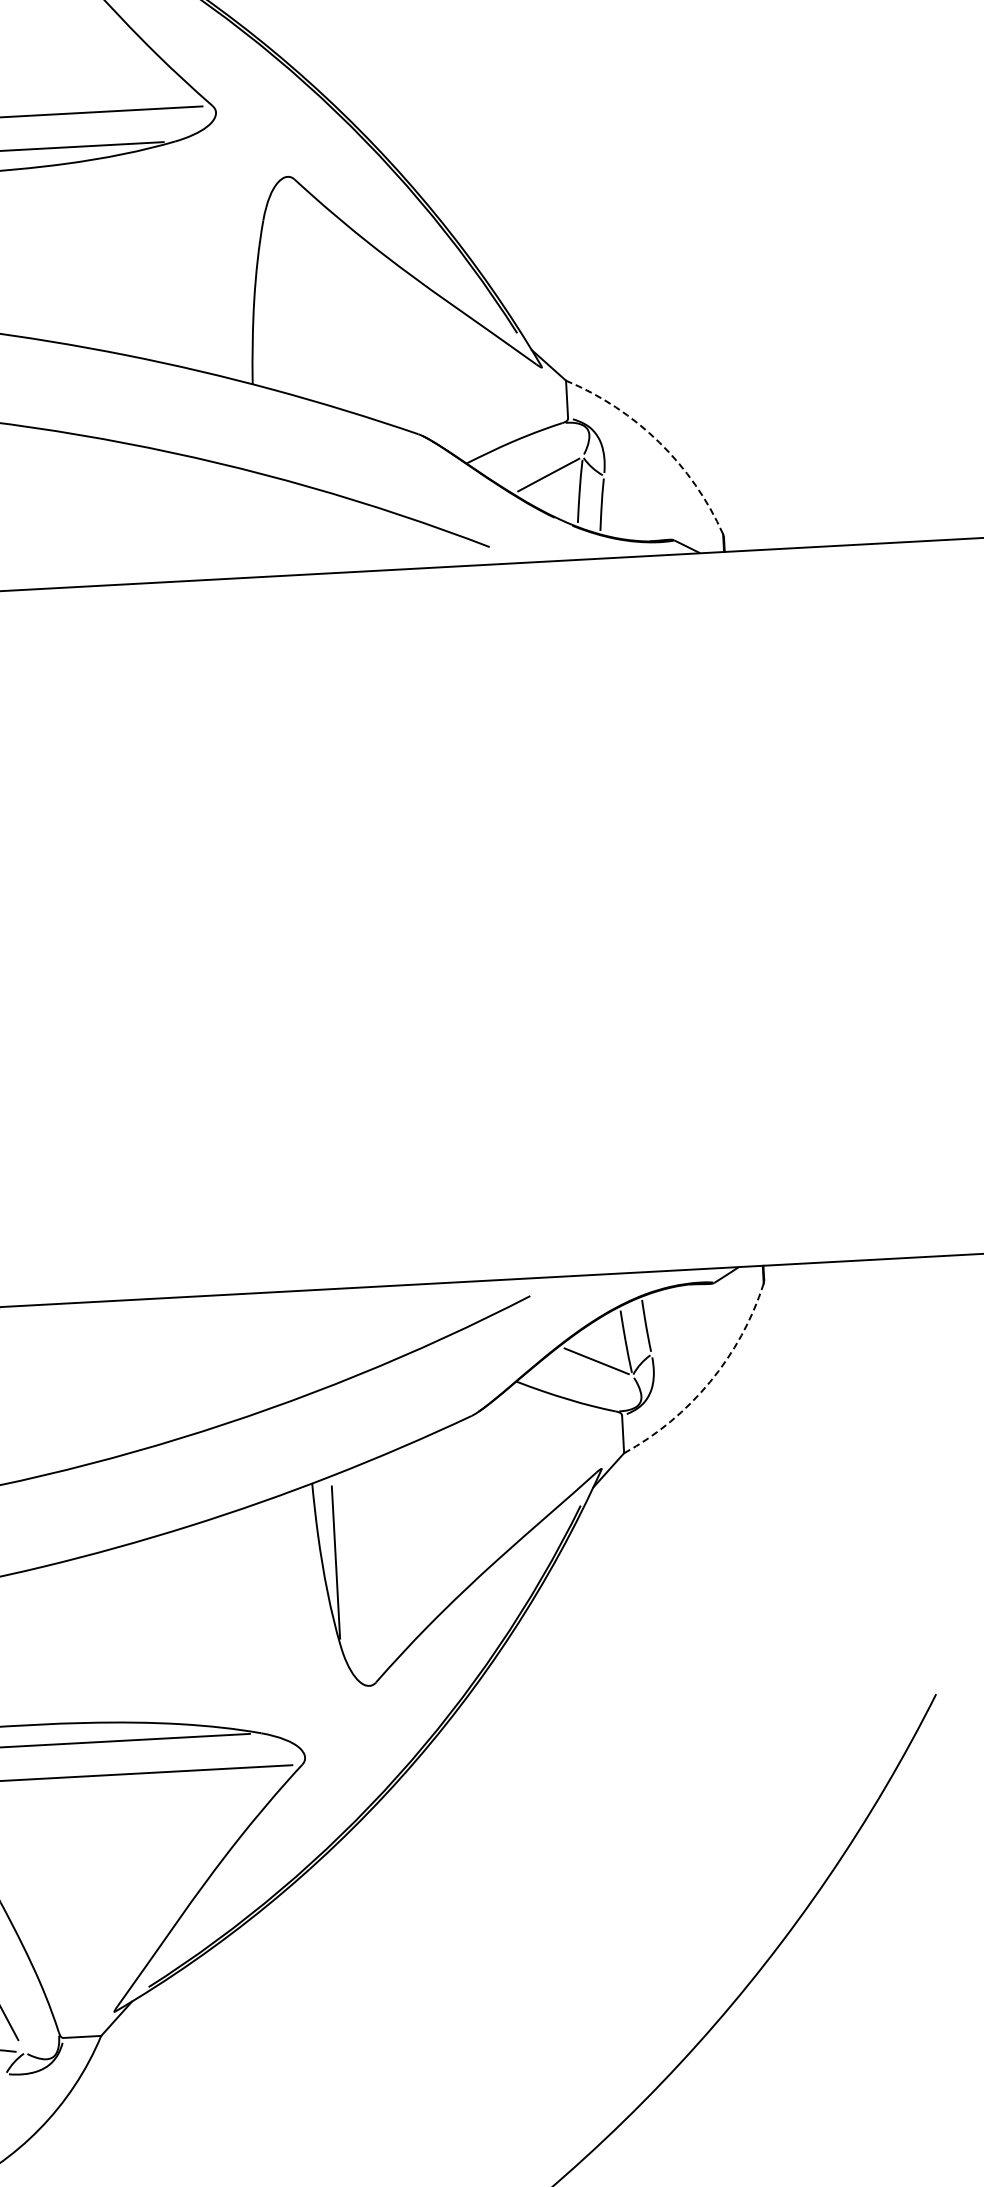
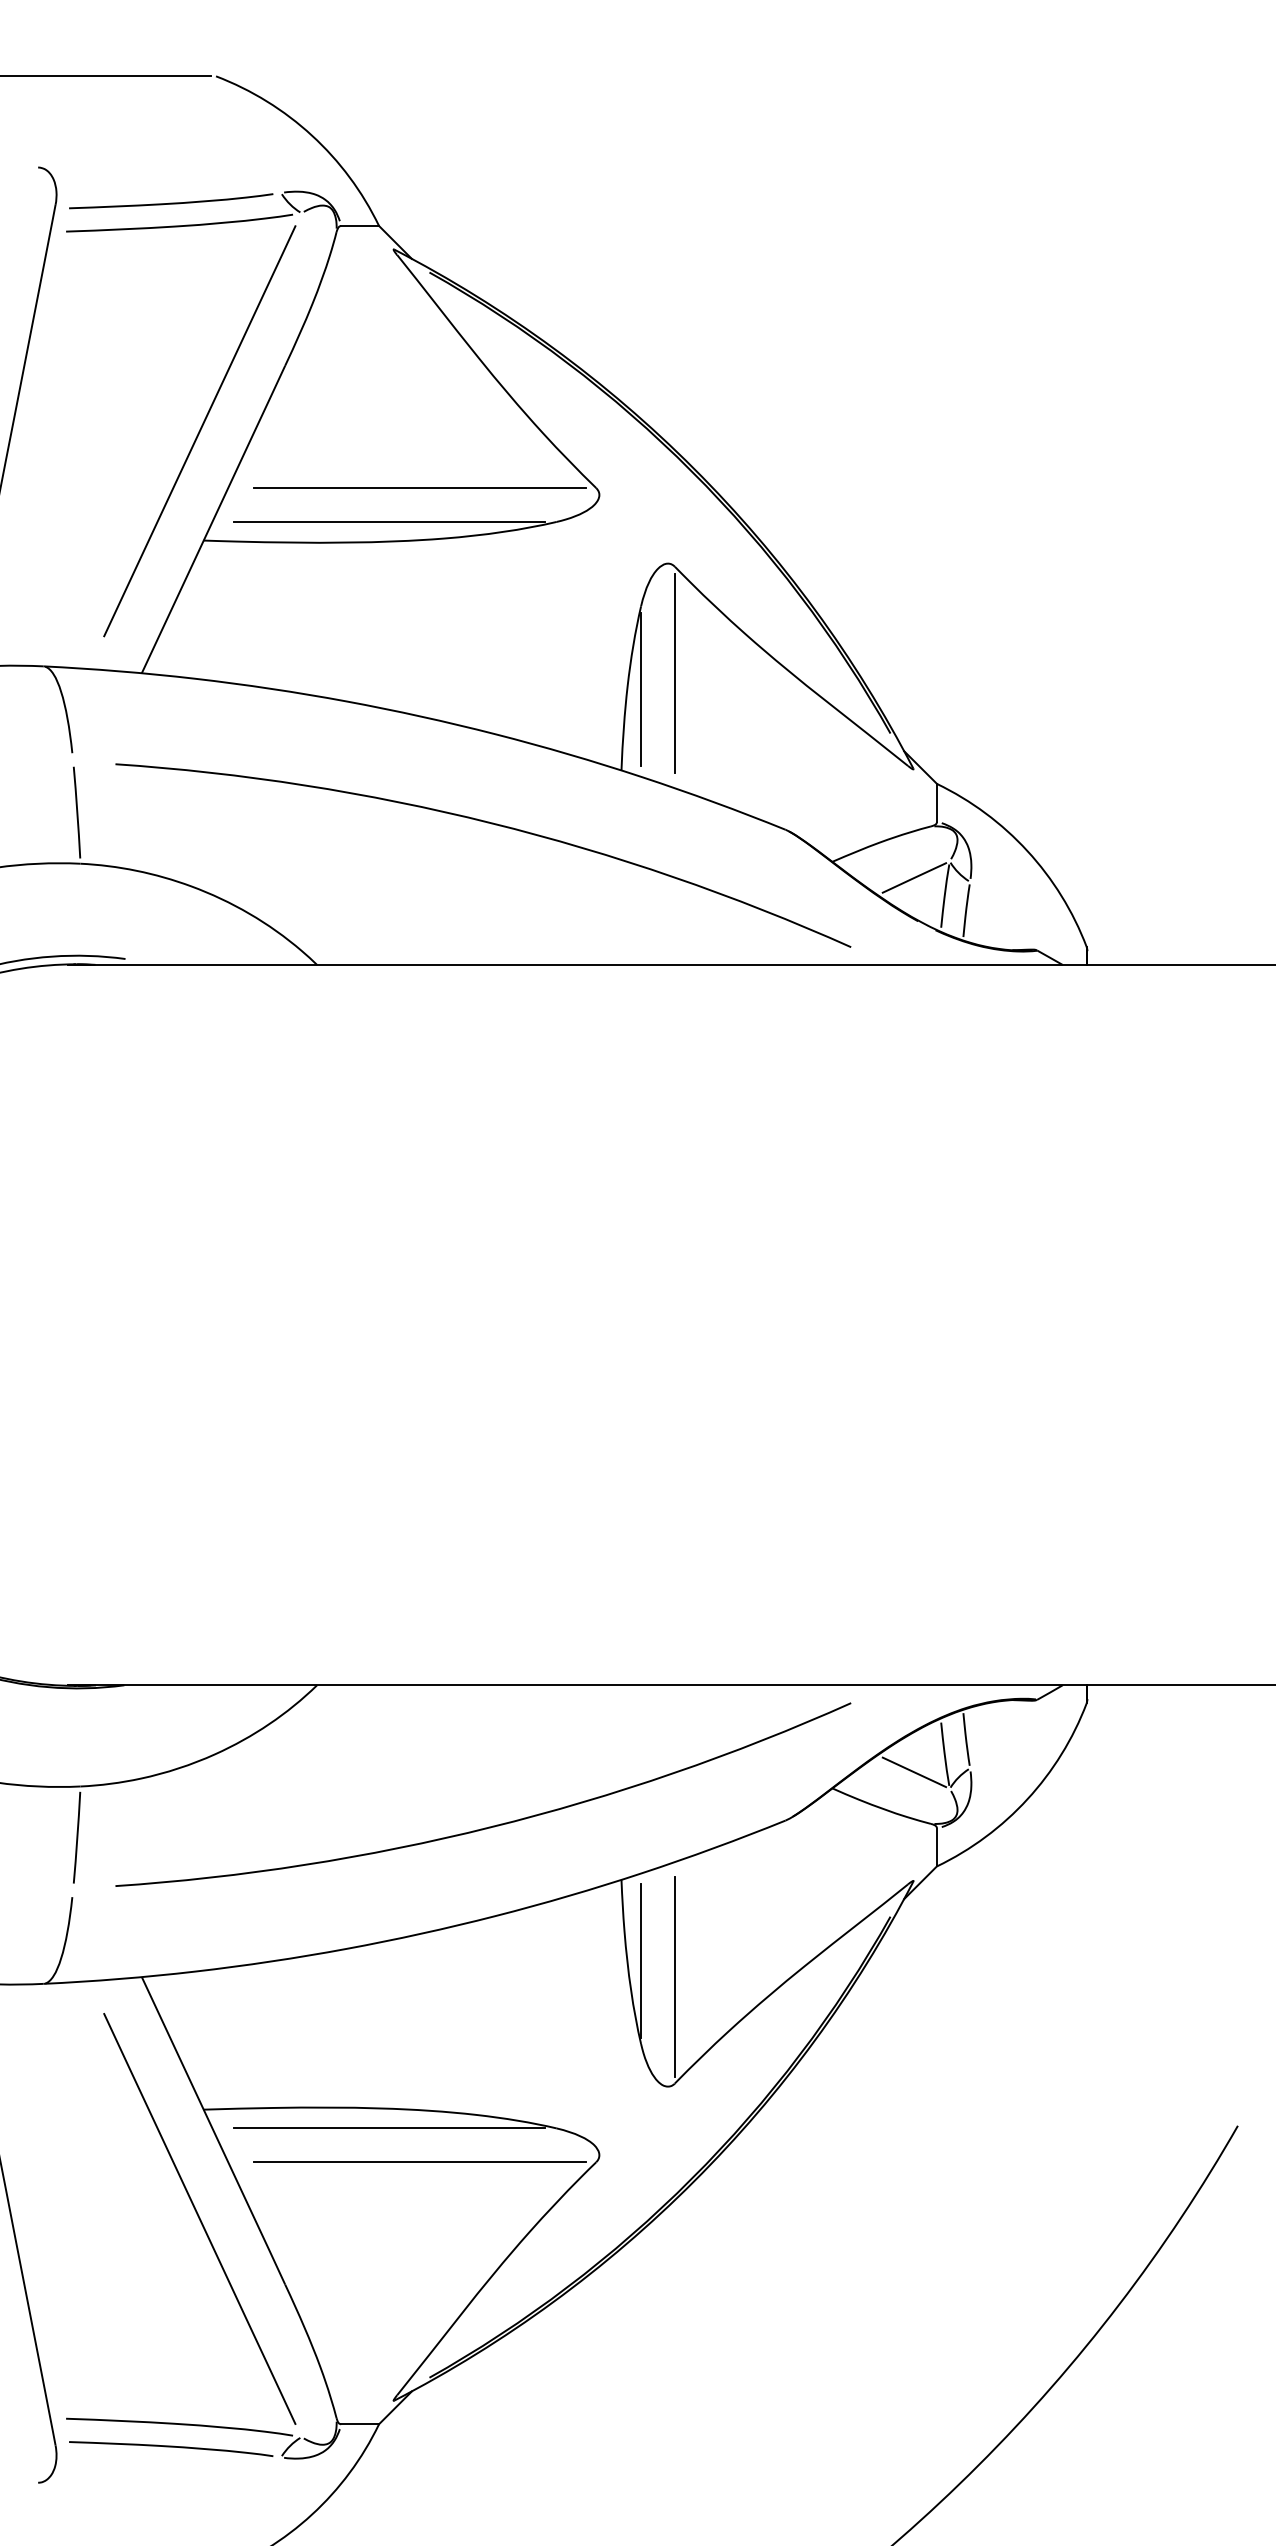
line: (300, 285) -> (674, 673), added
line: (268, 302) -> (641, 689), added
arc: (659, 442) -> (1027, 851), dashed -> solid
arc: (710, 1382) -> (1027, 1799), dashed -> solid
line: (369, 1576) -> (674, 1976), added

